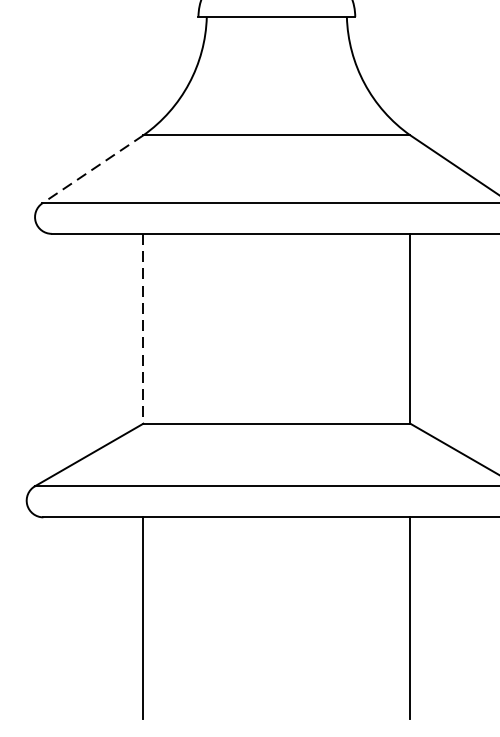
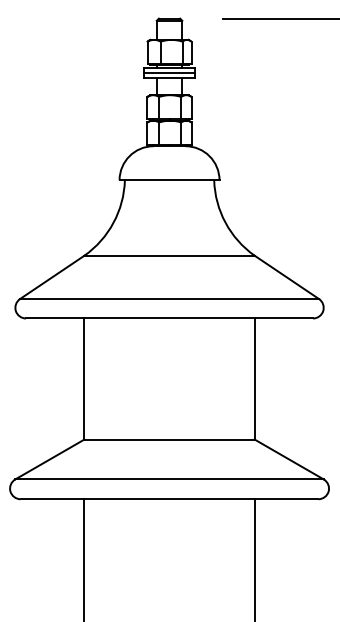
line: (93, 169) -> (52, 277), dashed -> solid
line: (143, 329) -> (84, 379), dashed -> solid

